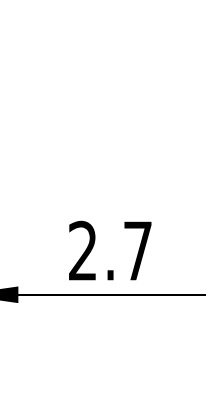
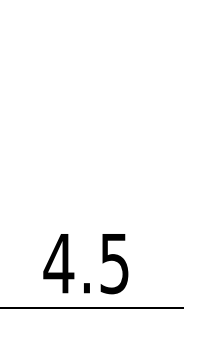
text: (109, 250) -> (85, 263), 2.7 -> 4.5

